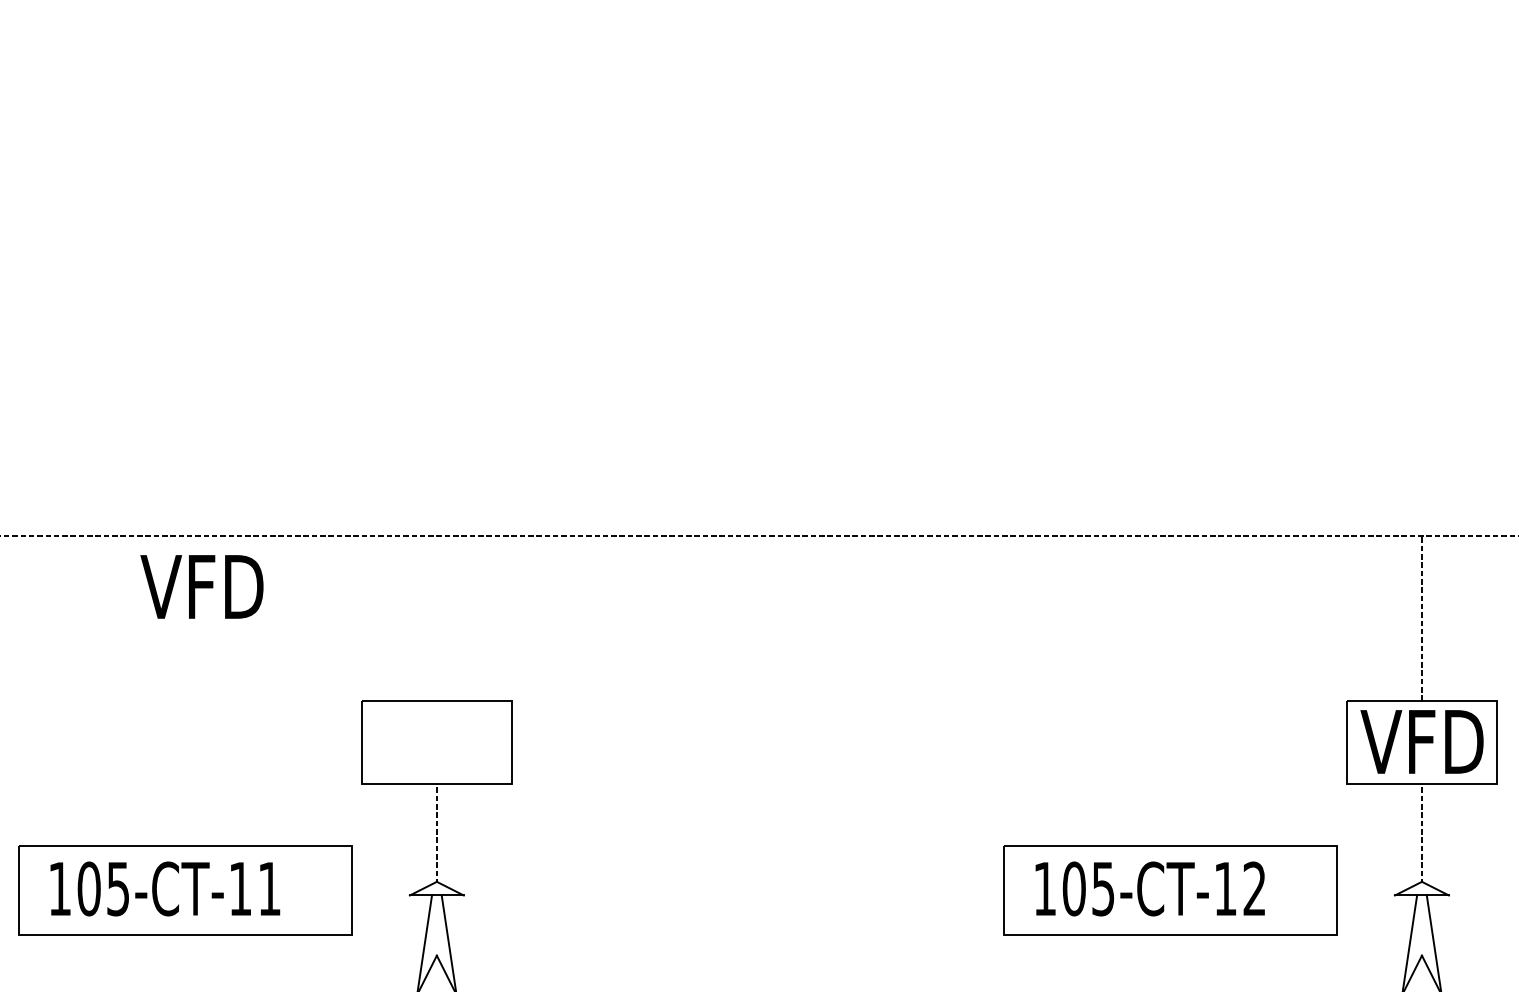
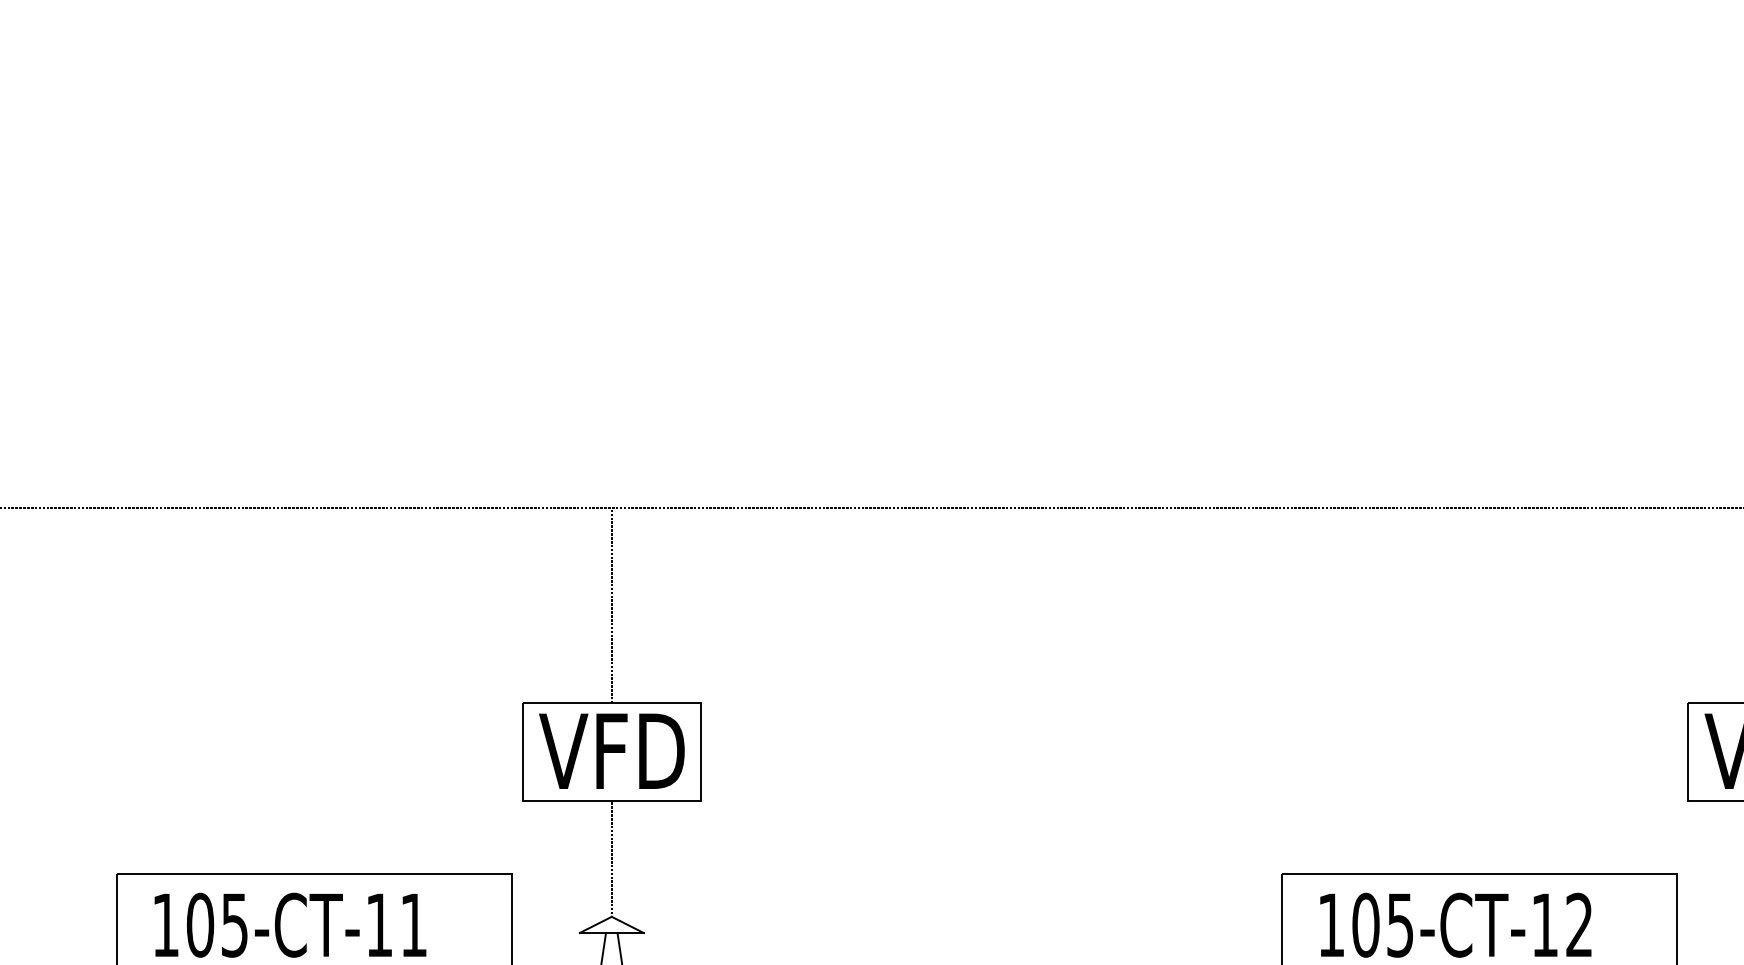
text: (201, 586) -> (611, 750), moved
line: (436, 618) -> (611, 605), added

